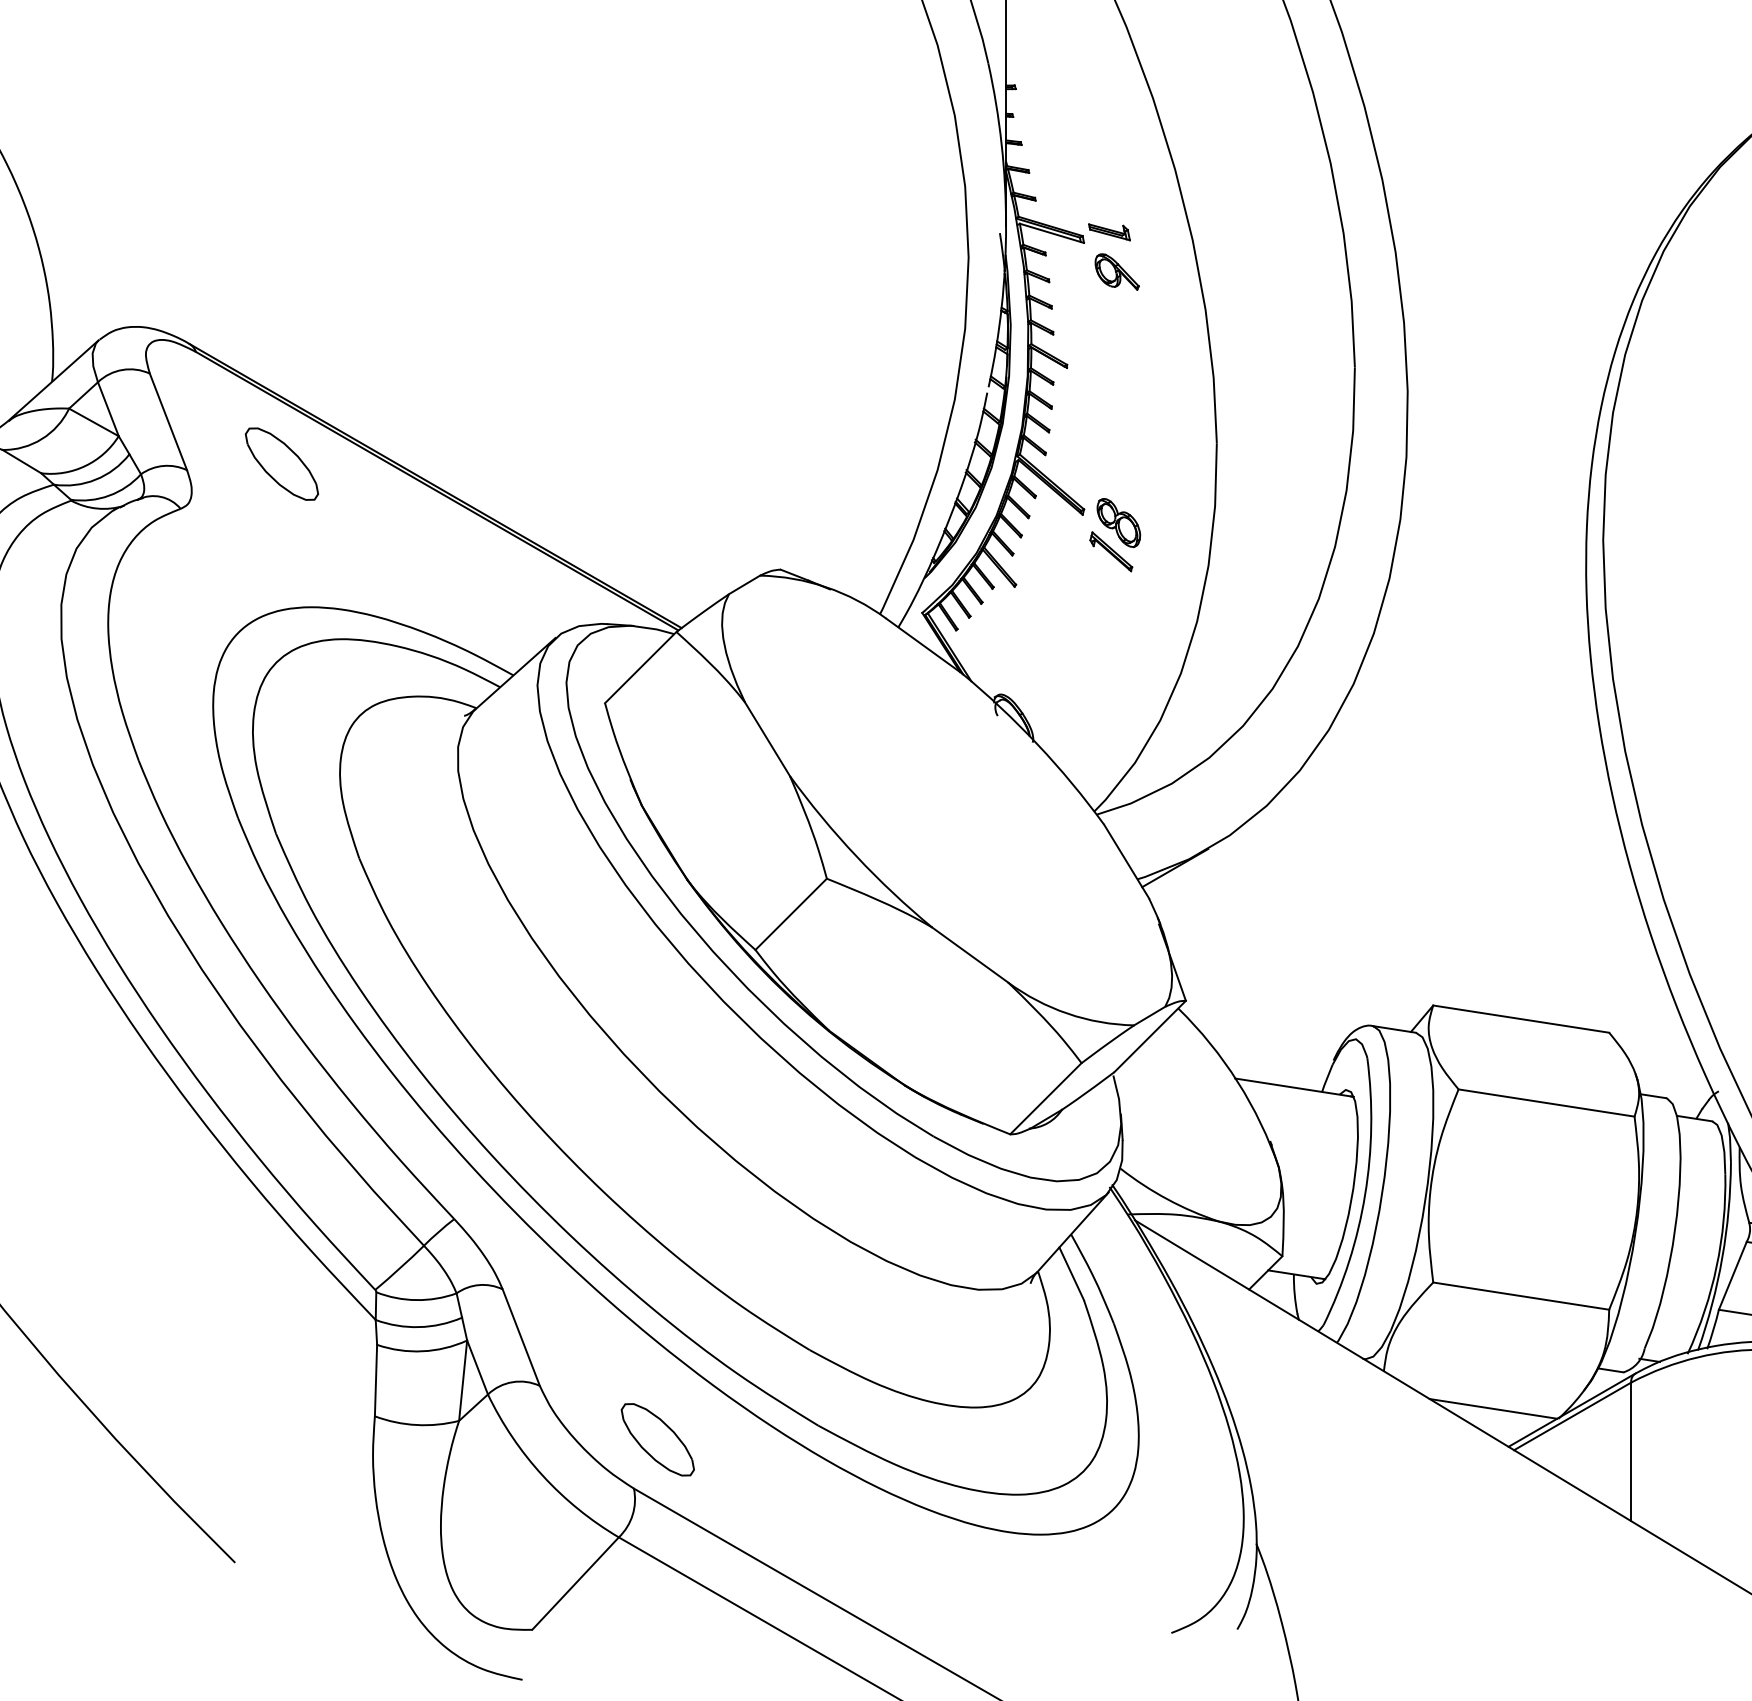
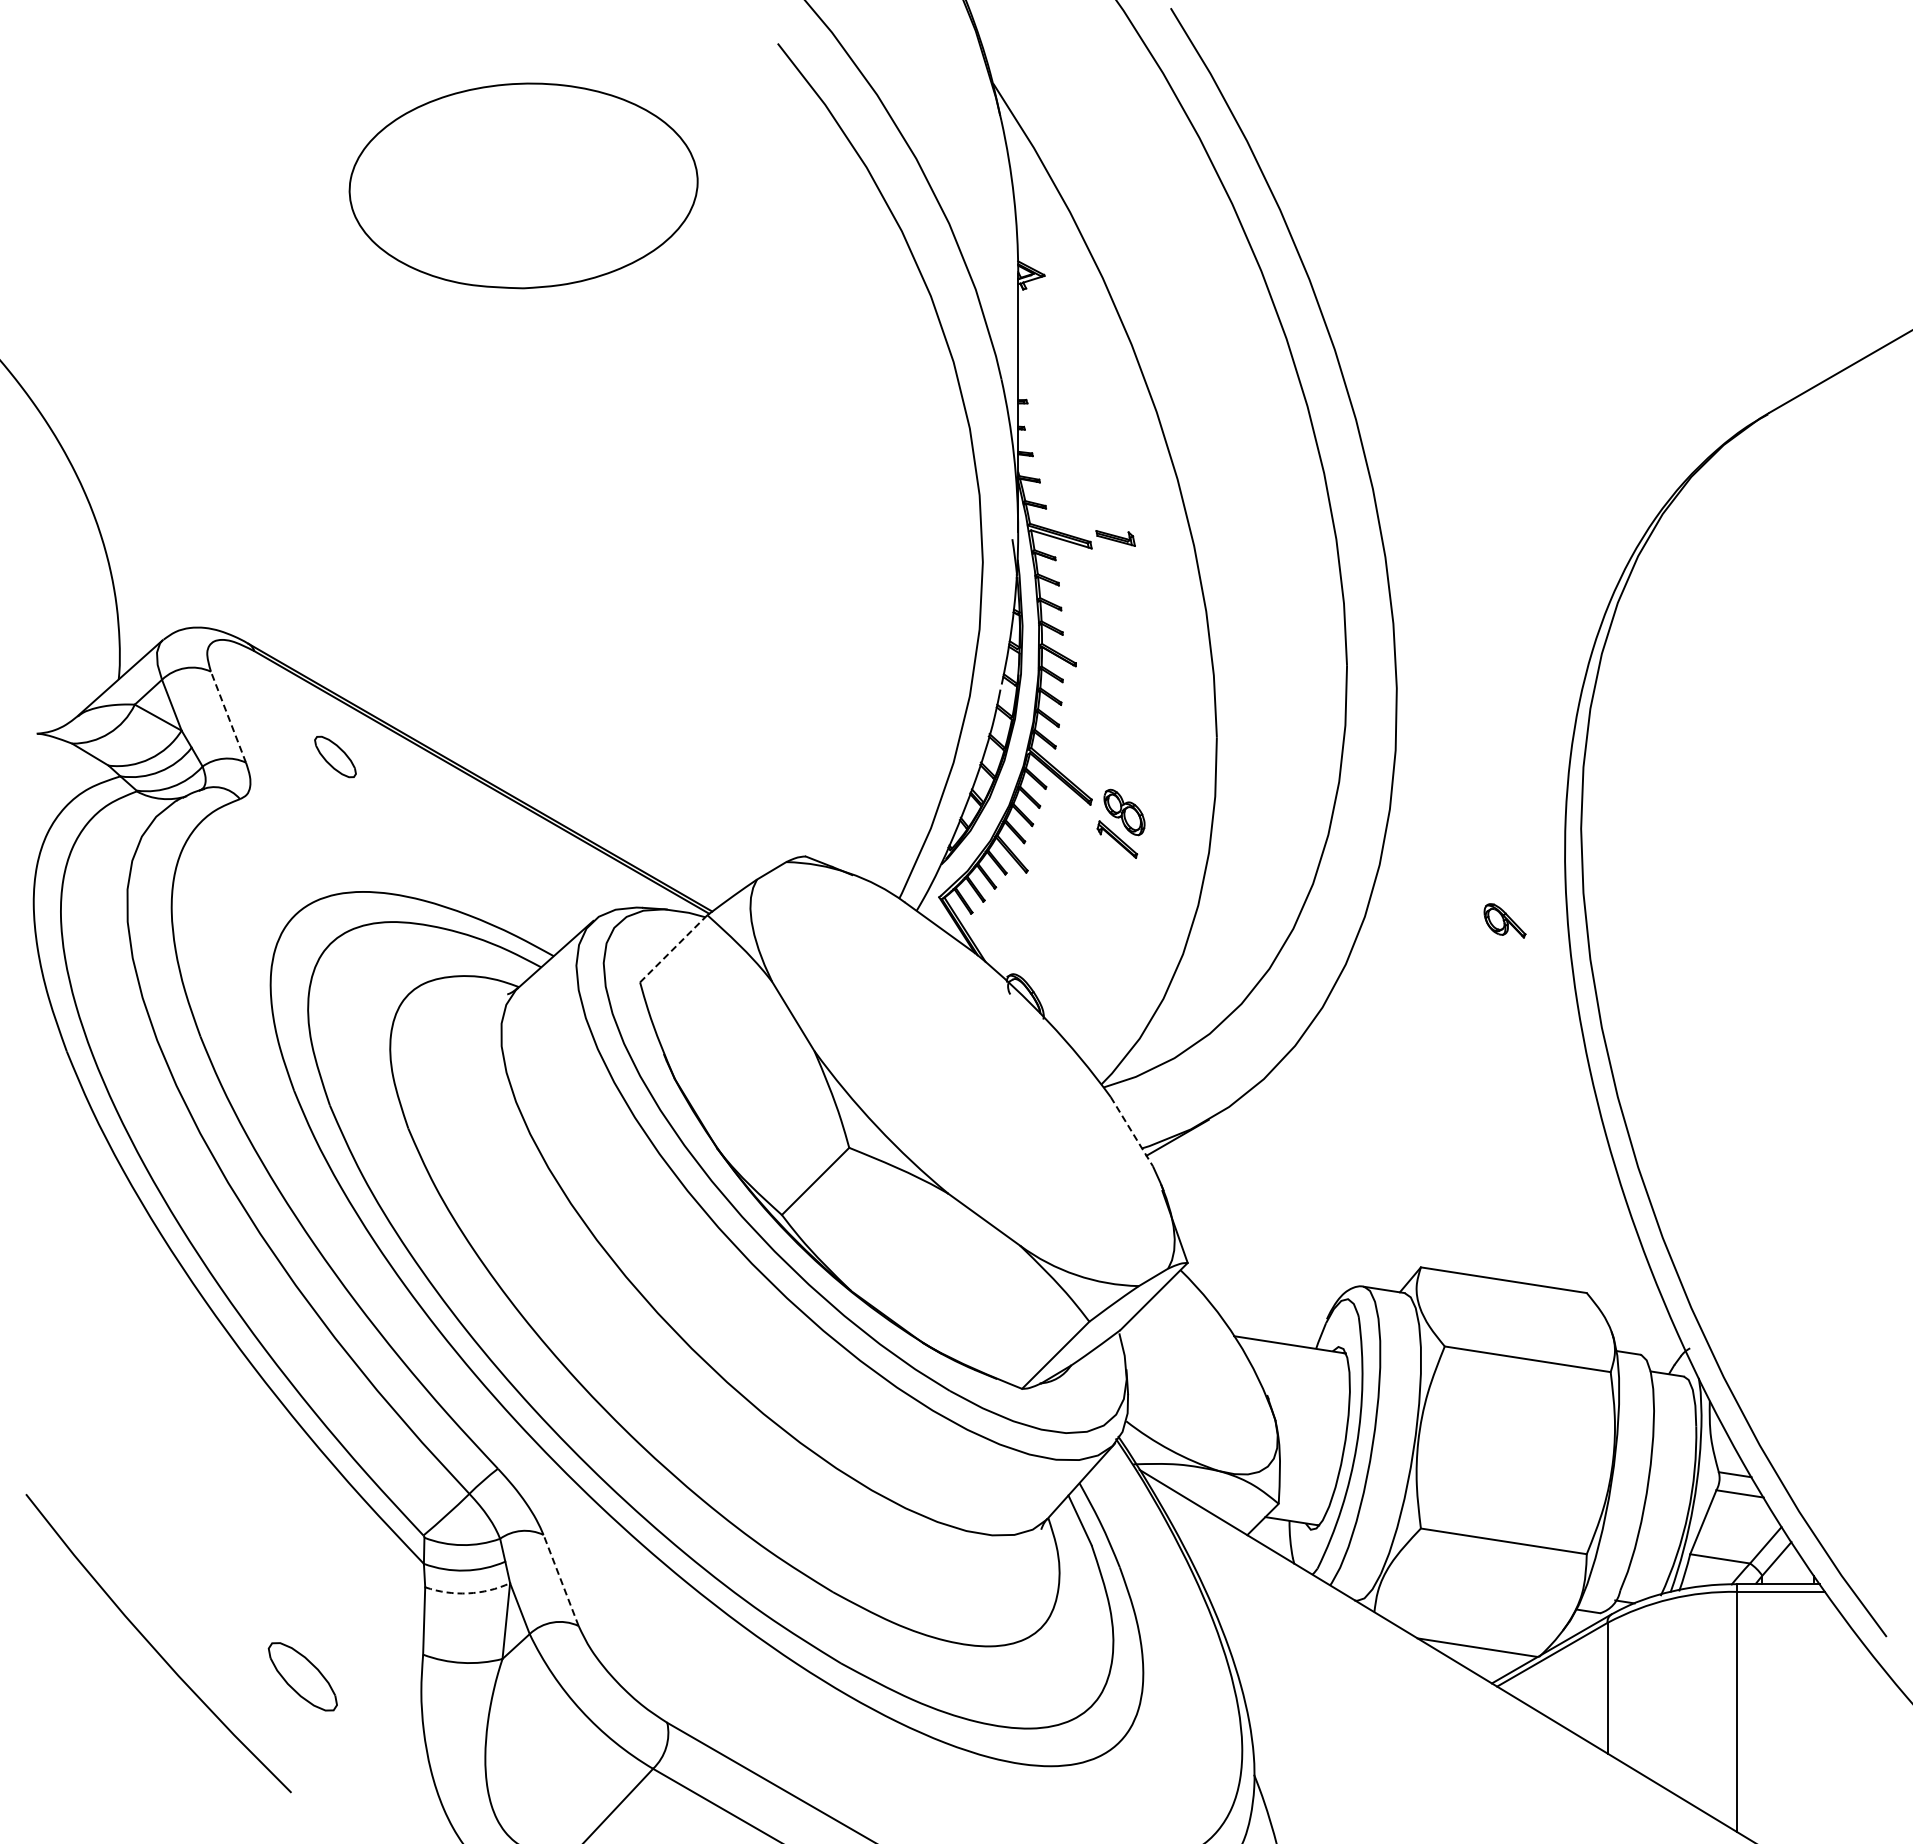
part: (1116, 271) -> (1504, 920), moved
line: (168, 422) -> (228, 717), solid -> dashed
part: (281, 463) -> (335, 756), size x0.6
line: (640, 667) -> (673, 948), solid -> dashed
line: (1126, 861) -> (1131, 1131), solid -> dashed
line: (521, 1337) -> (561, 1580), solid -> dashed
arc: (423, 1351) -> (468, 1593), solid -> dashed
part: (657, 1439) -> (302, 1676), moved

